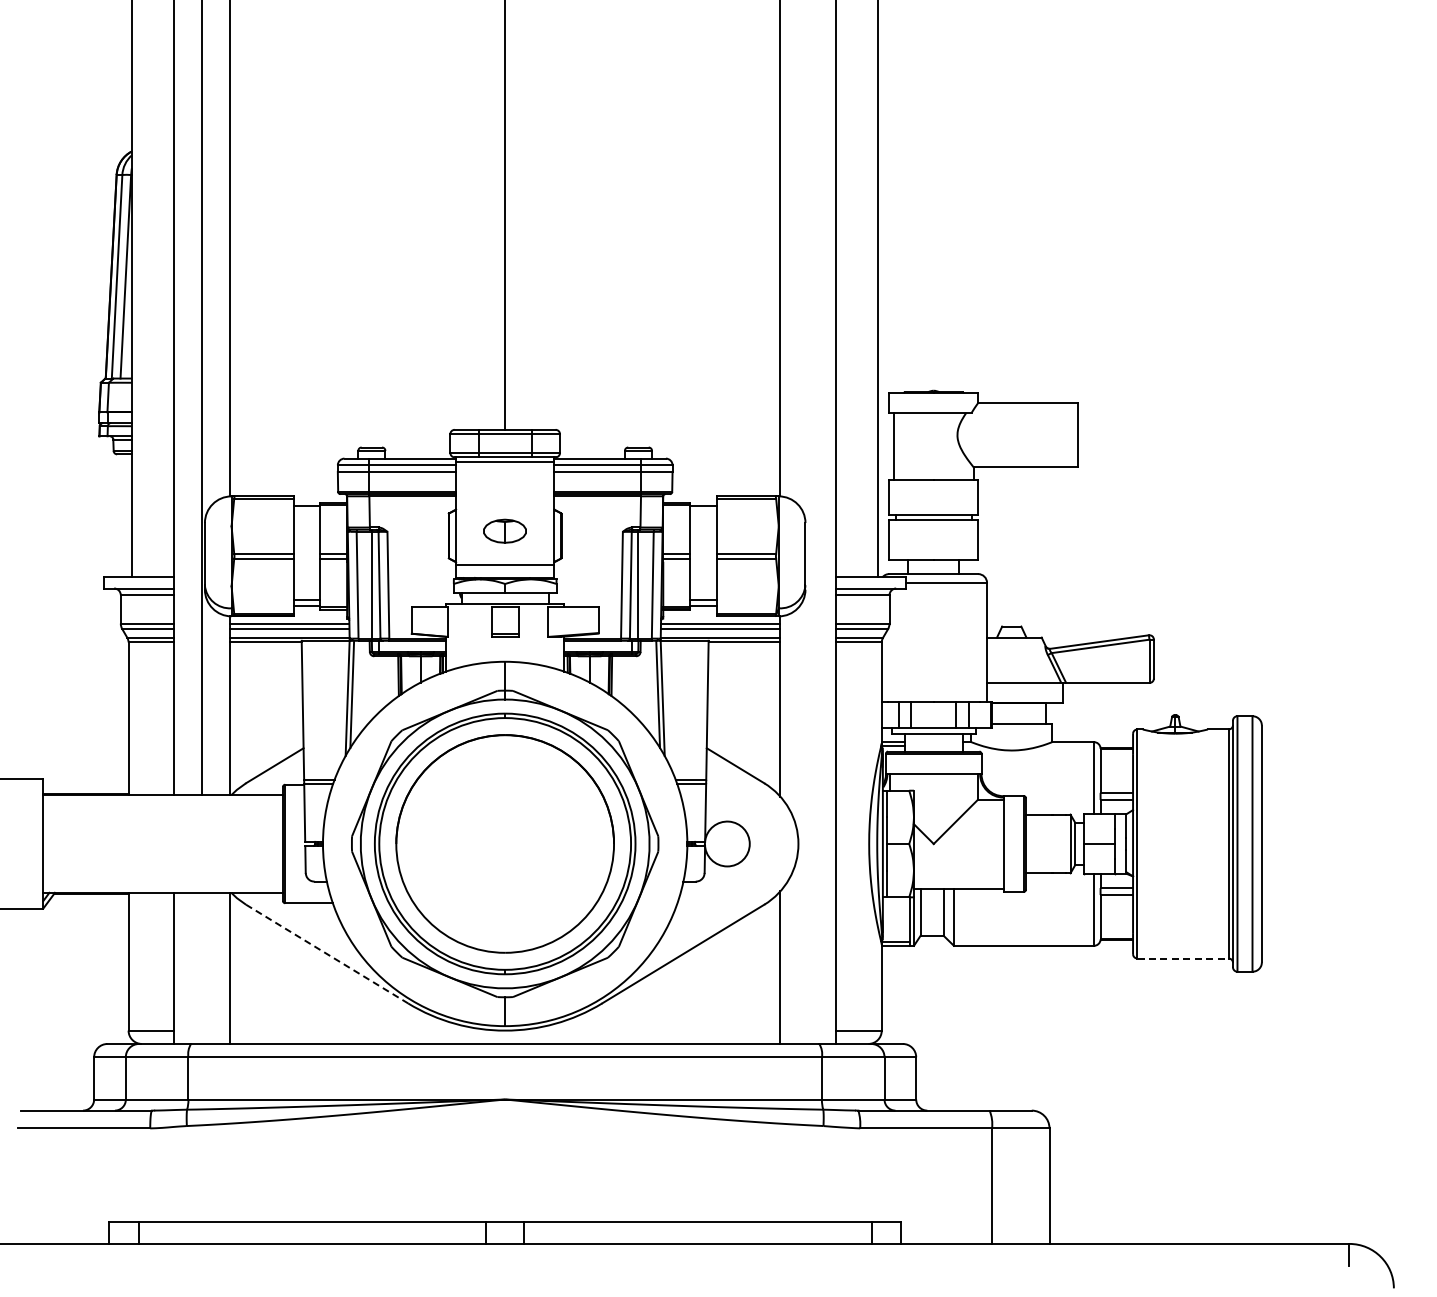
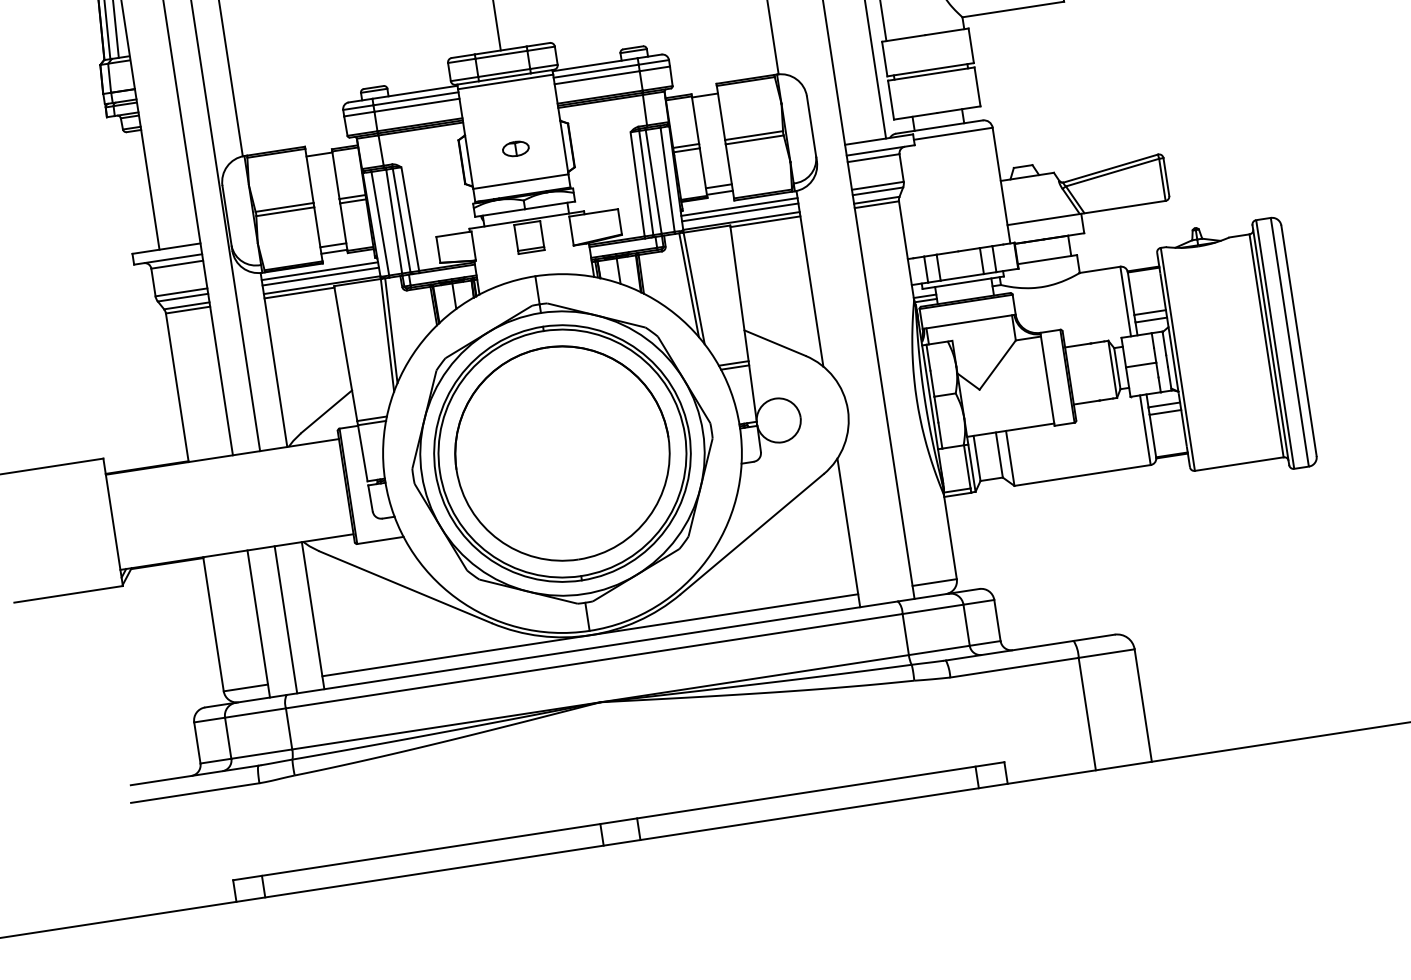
part: (505, 530) -> (516, 148), size x0.62
line: (327, 954) -> (406, 587), dashed -> solid
line: (1183, 958) -> (1239, 464), dashed -> solid
line: (201, 967) -> (285, 619), added
line: (504, 1030) -> (589, 635), added

